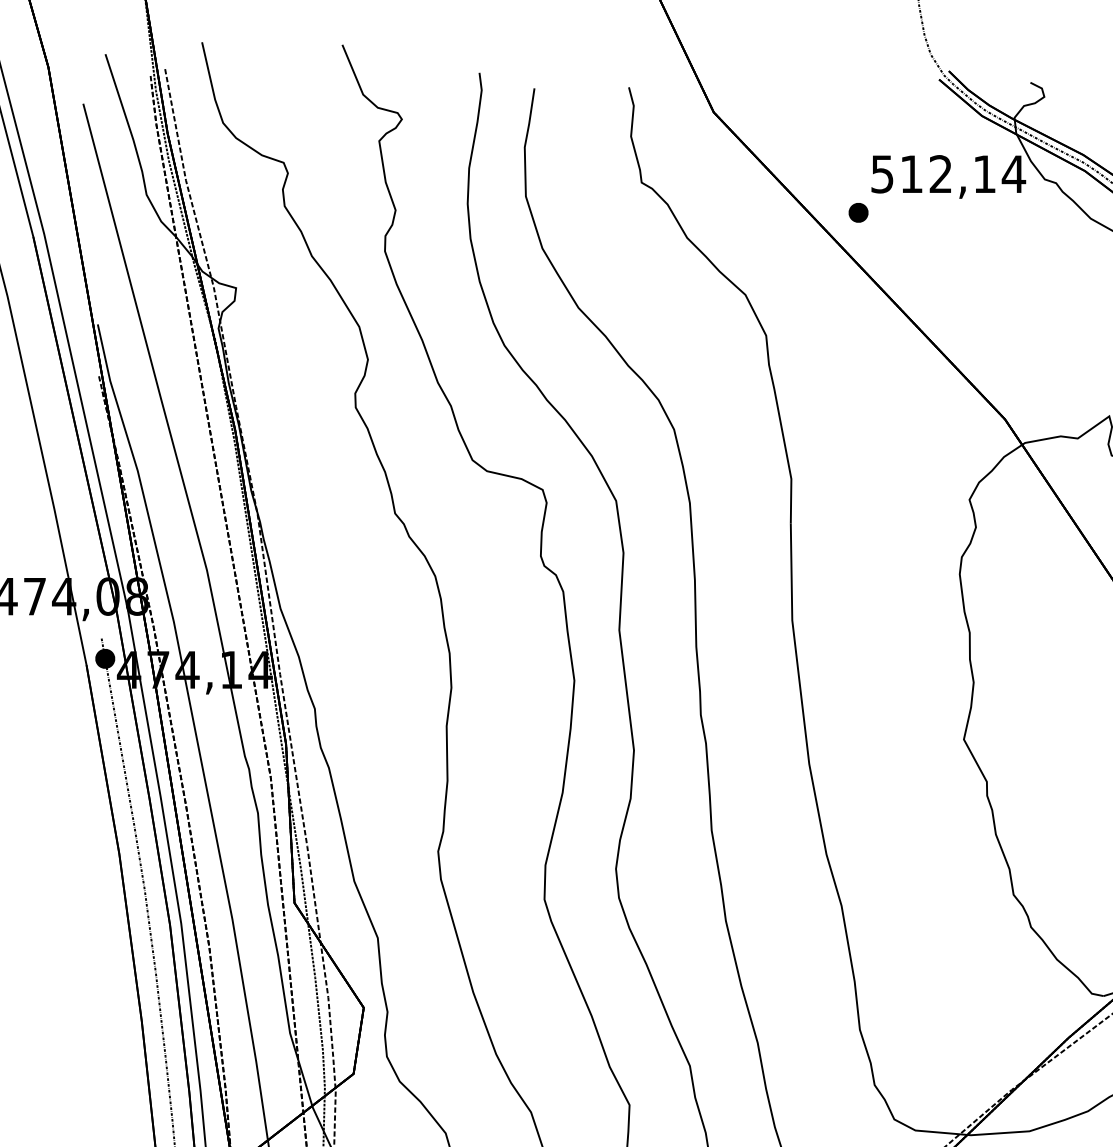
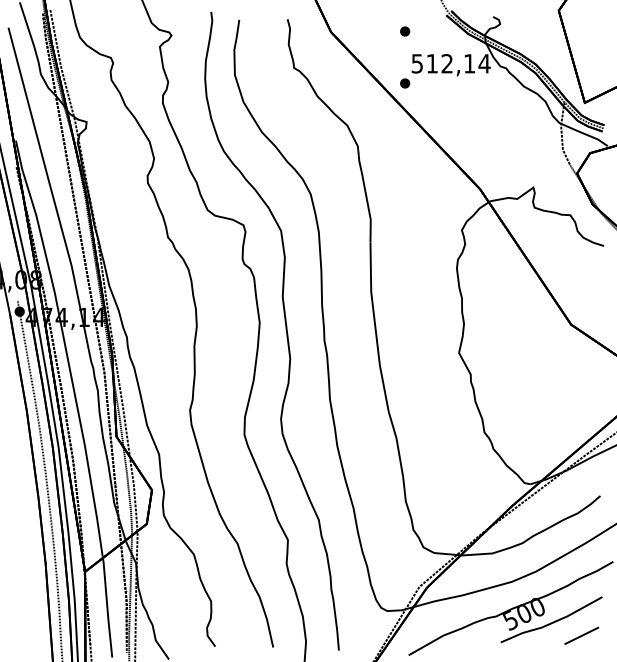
part: (859, 111) -> (405, 31), added

